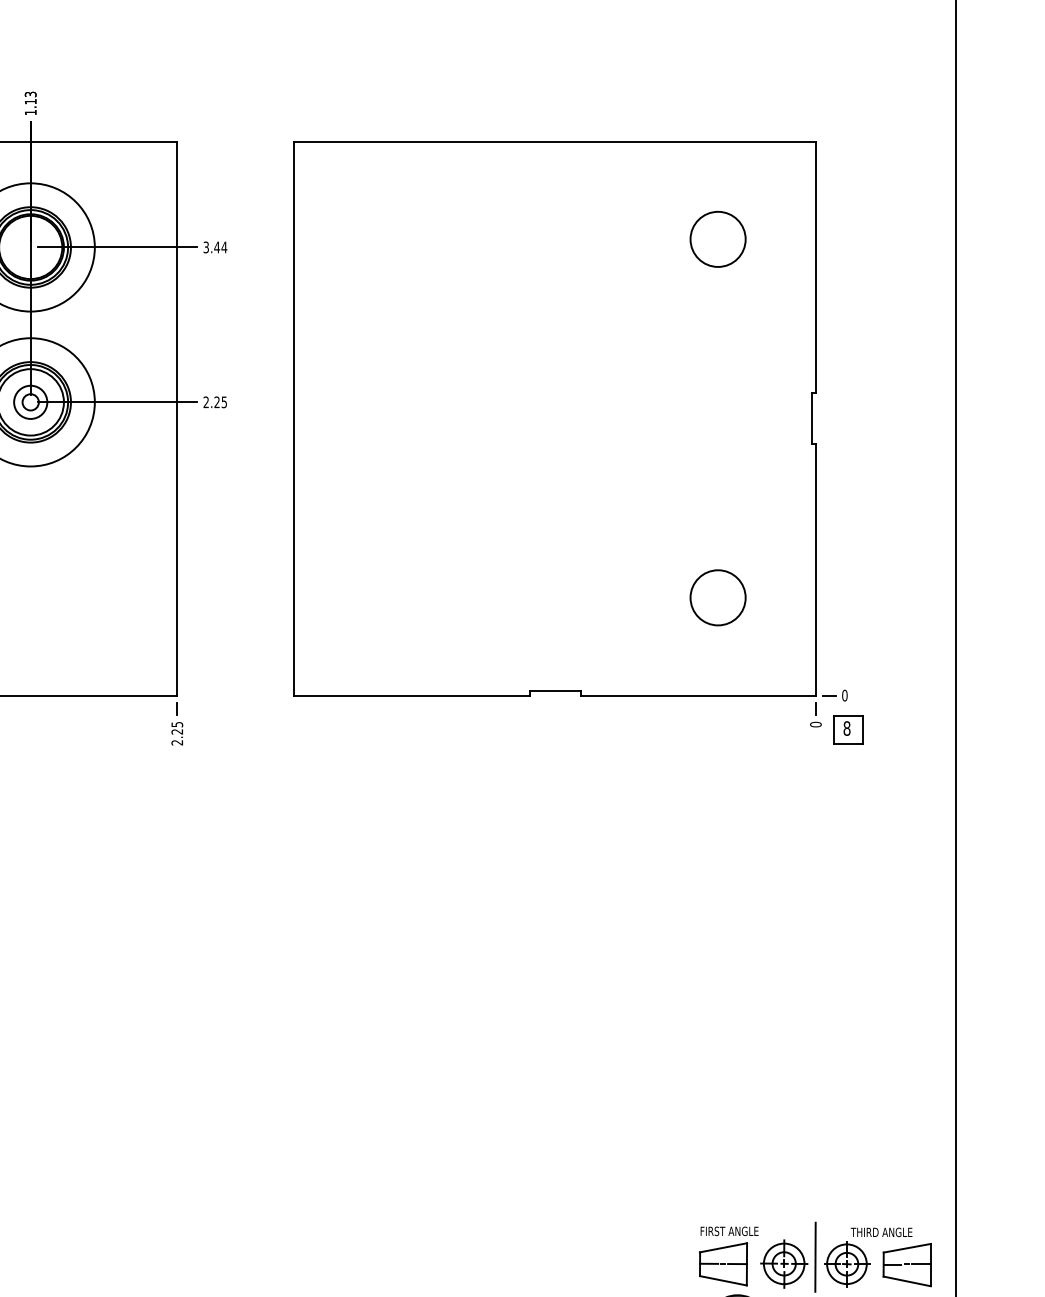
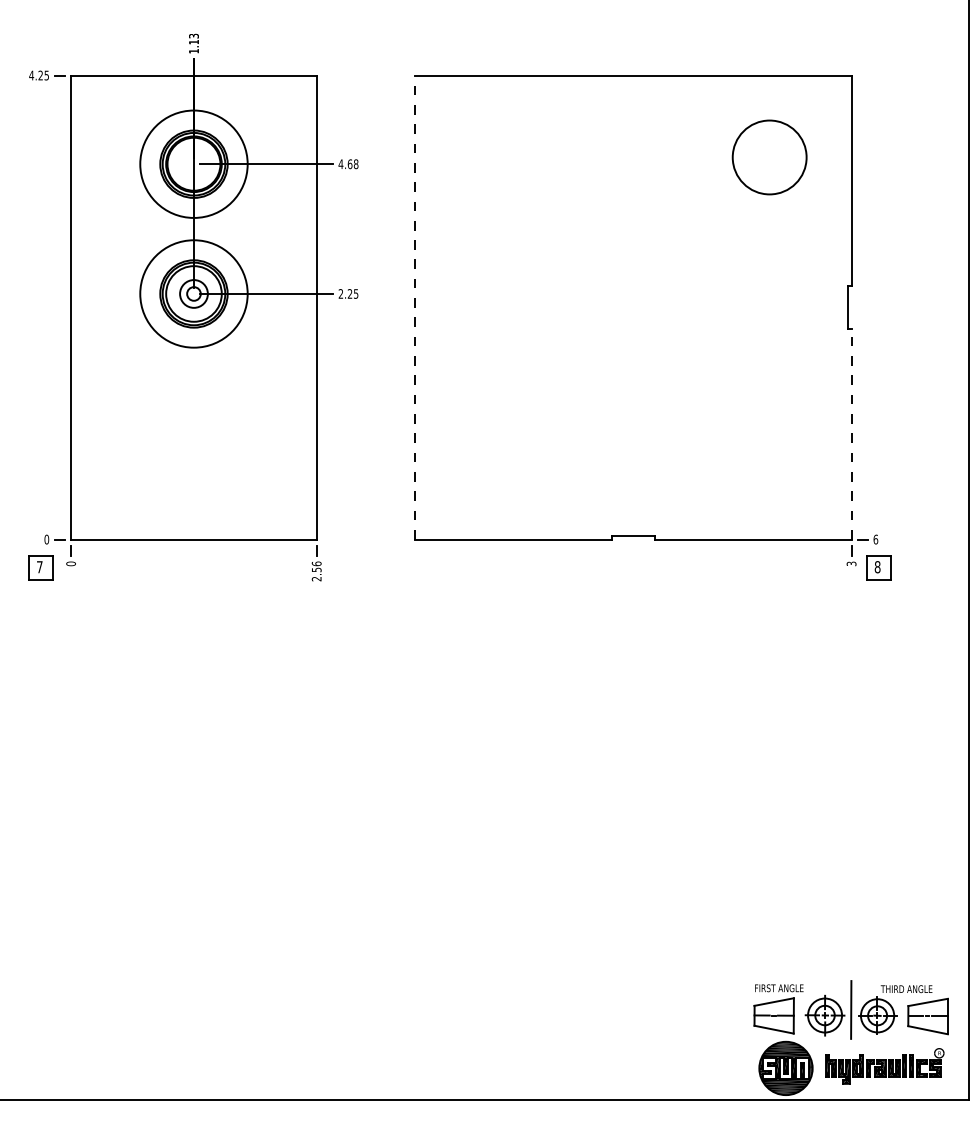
circle: (717, 239) -> (769, 157), size x1.6
text: (215, 247) -> (348, 164), 3.44 -> 4.68
line: (294, 418) -> (414, 307), solid -> dashed
line: (815, 568) -> (851, 433), solid -> dashed
circle: (717, 597) -> (769, 457), removed
text: (844, 694) -> (875, 538), 0 -> 6
text: (815, 724) -> (851, 563), 0 -> 3
text: (177, 727) -> (316, 566), 2.25 -> 2.56

